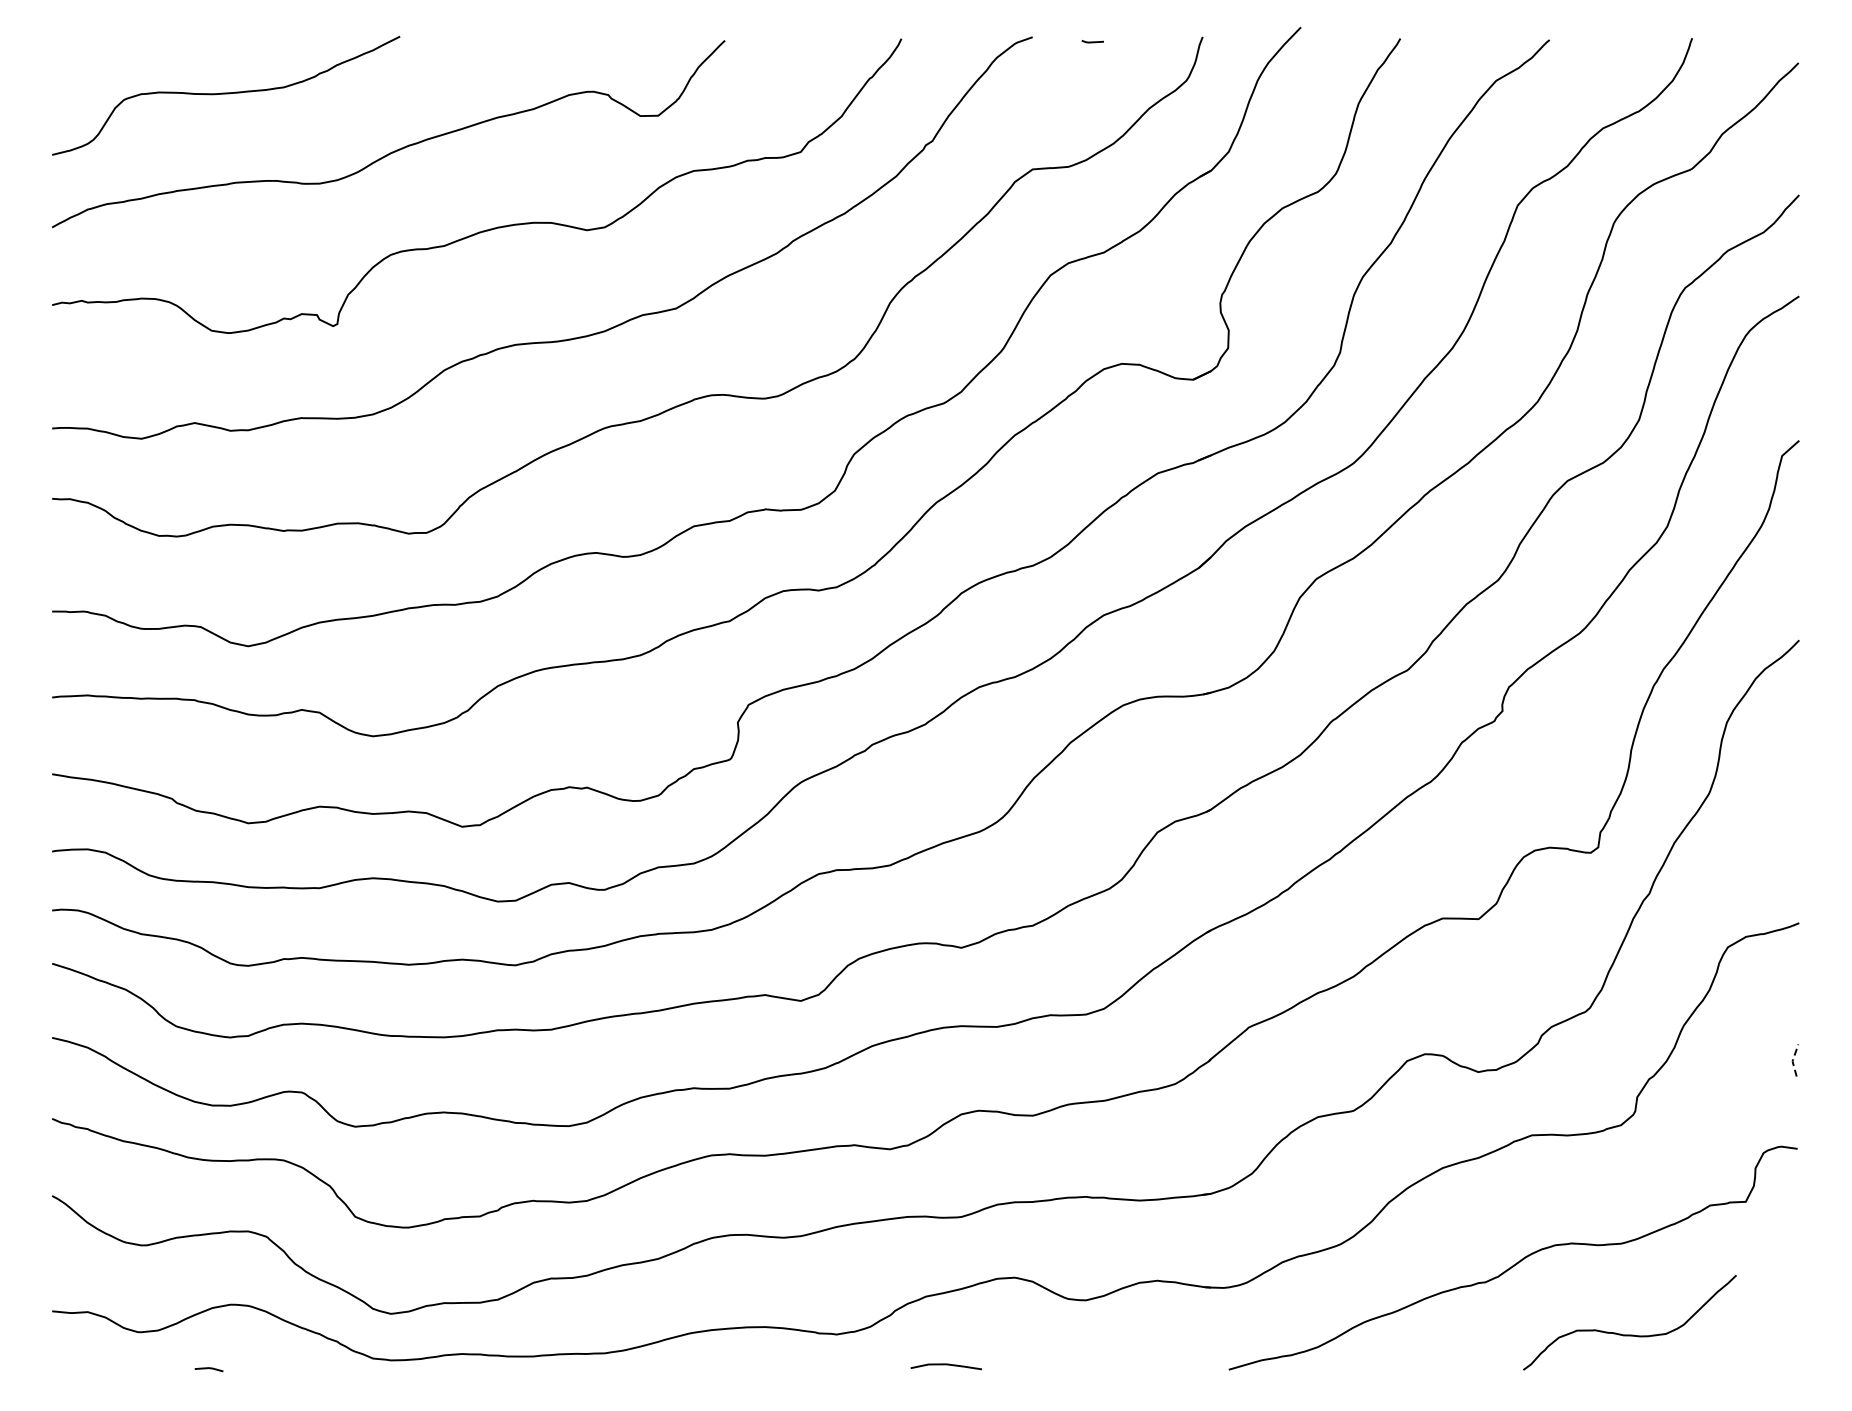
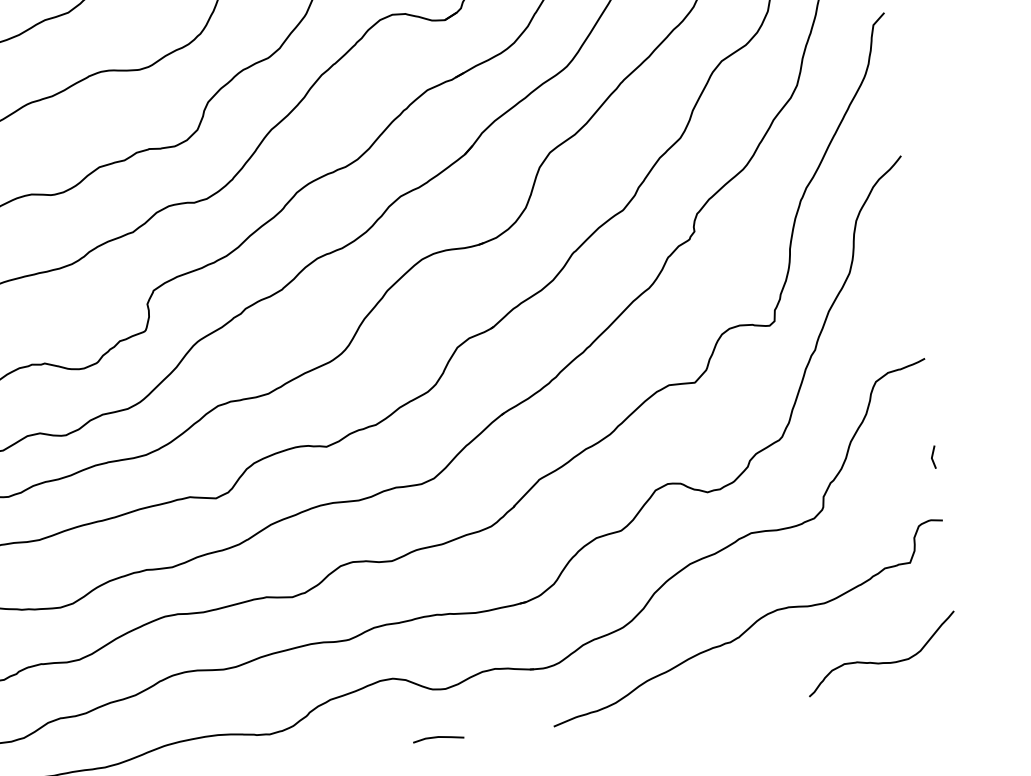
line: (1792, 1060) -> (931, 457), dashed -> solid
curve: (1629, 1334) -> (882, 662), moved
line: (945, 1365) -> (437, 737), moved

